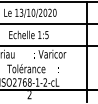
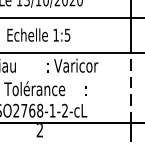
line: (86, 67) -> (130, 86), solid -> dashed

